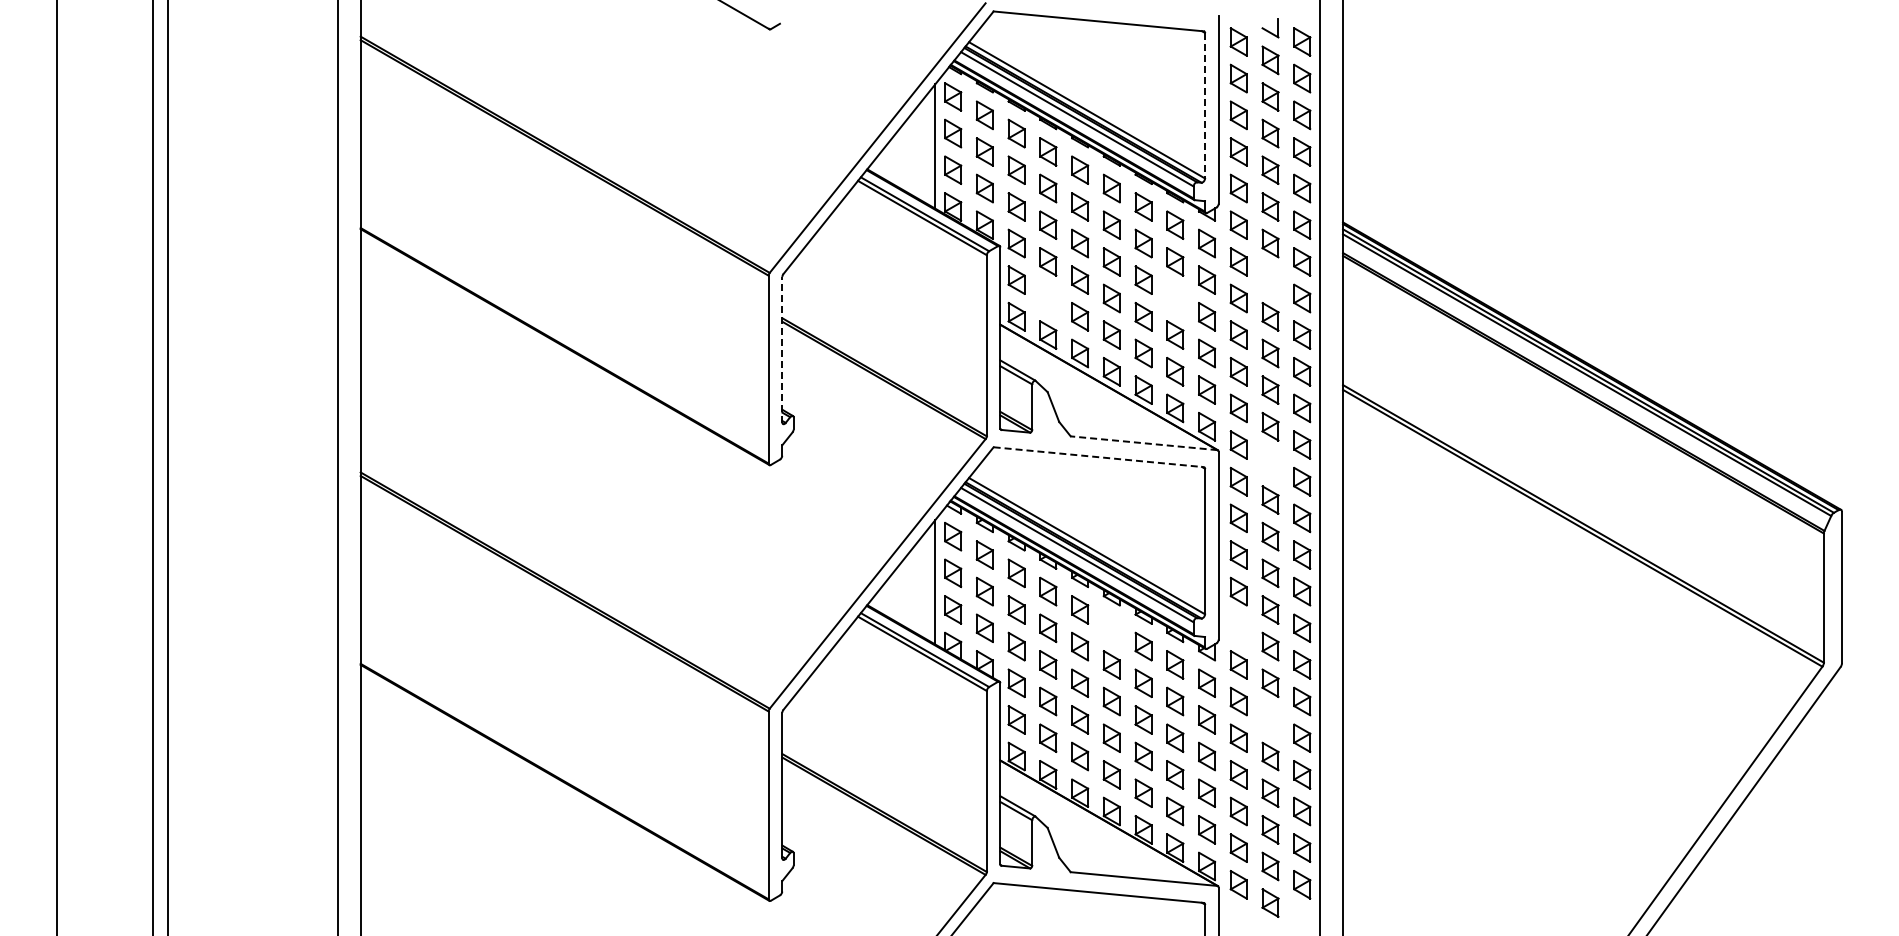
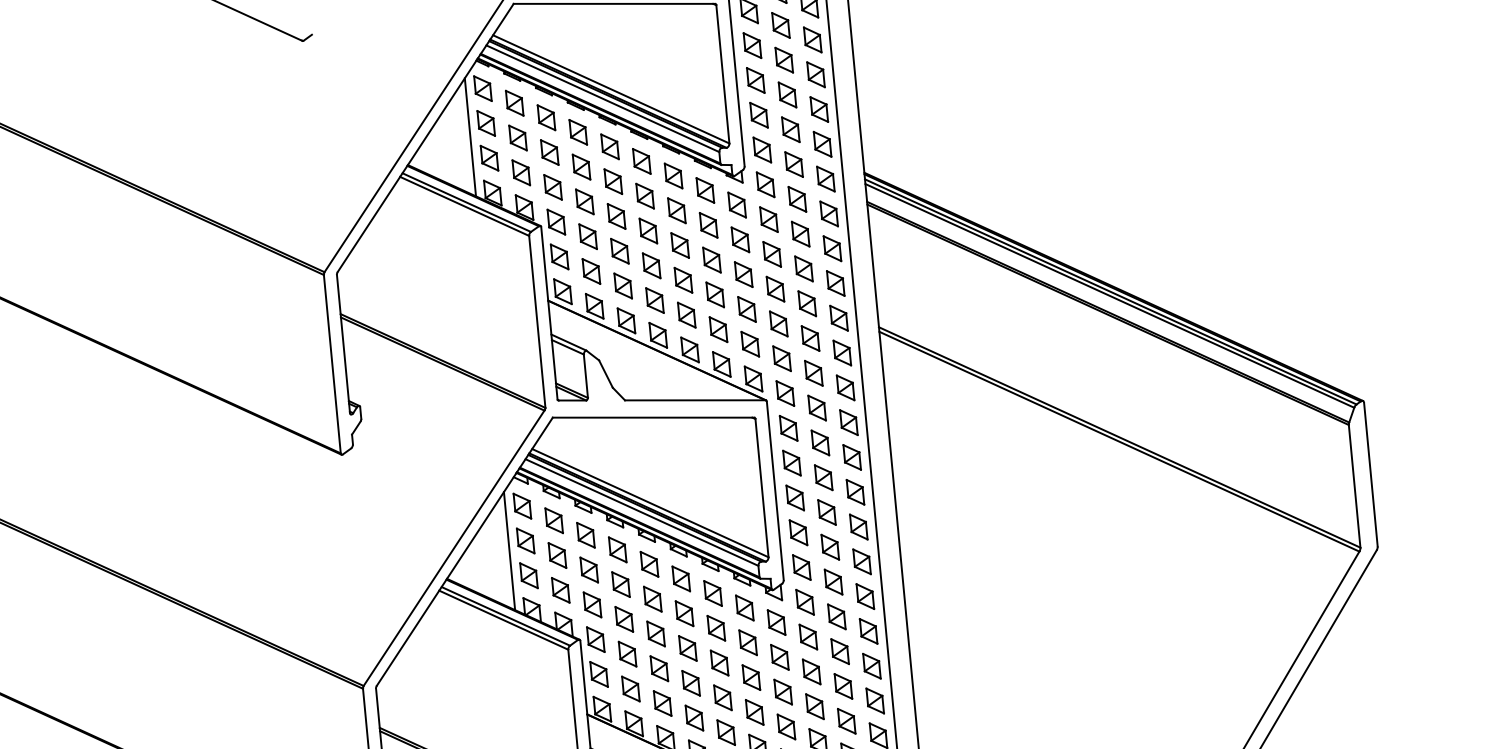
line: (1205, 105) -> (723, 74), dashed -> solid
part: (1270, 279) -> (800, 233), added
part: (1048, 298) -> (591, 271), added
part: (1175, 298) -> (712, 260), added
line: (782, 349) -> (343, 343), dashed -> solid
line: (1144, 443) -> (695, 400), dashed -> solid
line: (1098, 457) -> (653, 417), dashed -> solid
part: (1270, 463) -> (817, 408), added
part: (1111, 627) -> (680, 578), added
part: (1238, 627) -> (801, 566), added
part: (1270, 719) -> (840, 651), added

